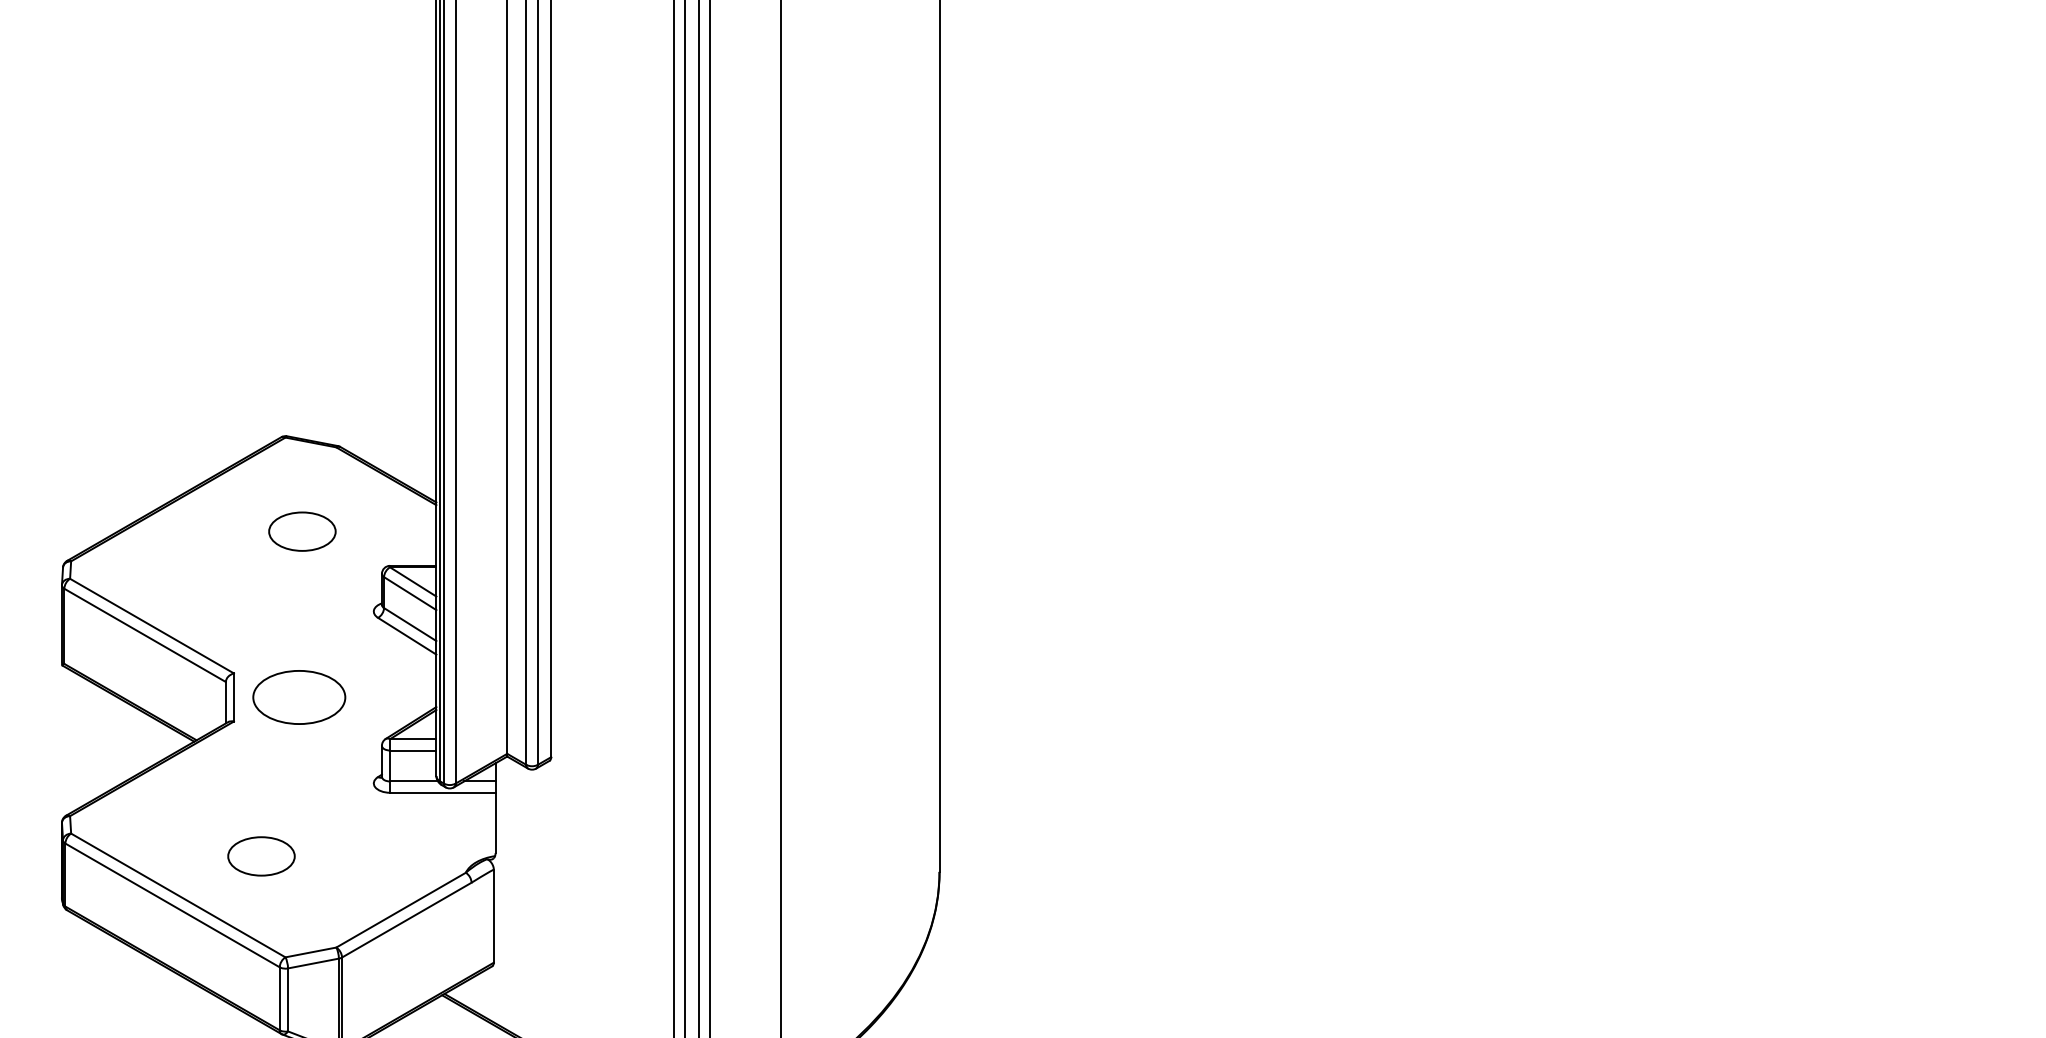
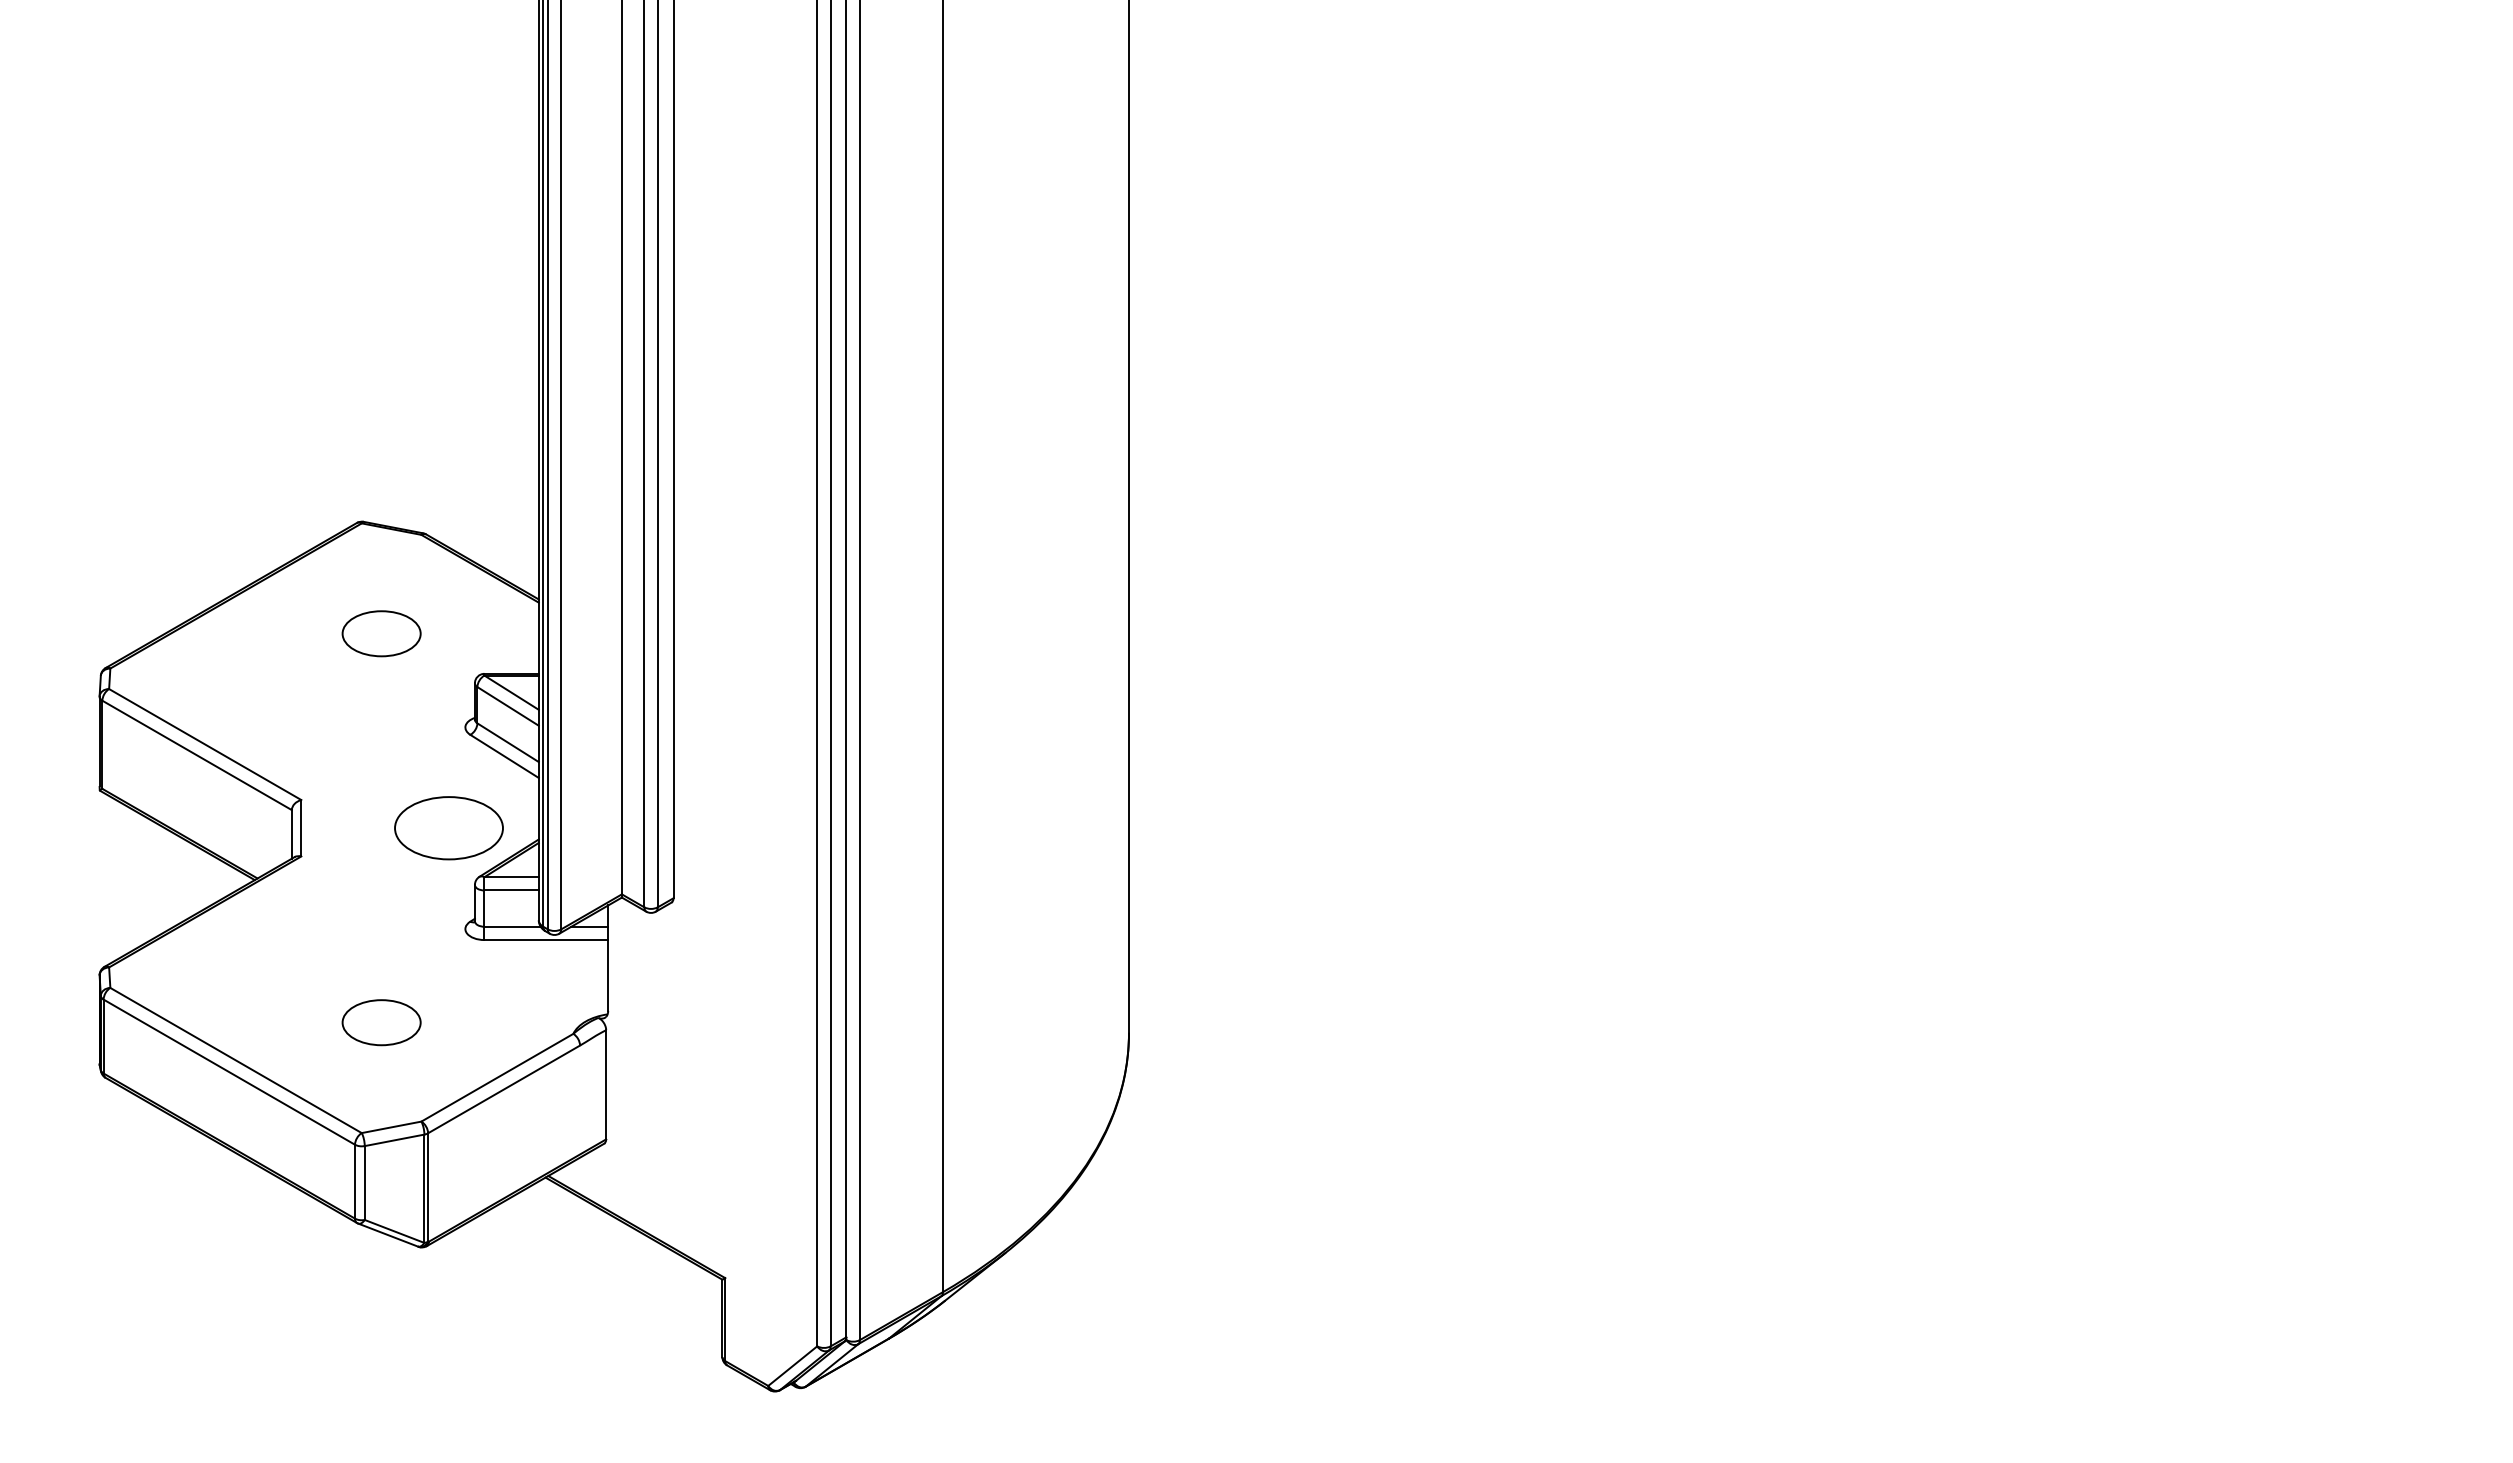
part: (298, 697) -> (448, 828), moved
part: (261, 856) -> (381, 1022), moved

